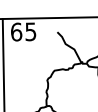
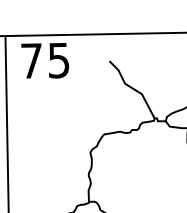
text: (16, 31) -> (31, 59), 65 -> 75

